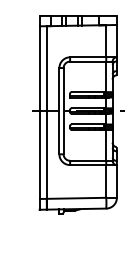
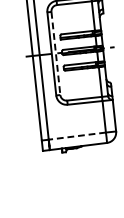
line: (63, 111) -> (55, 53), solid -> dashed
line: (76, 198) -> (77, 136), solid -> dashed

